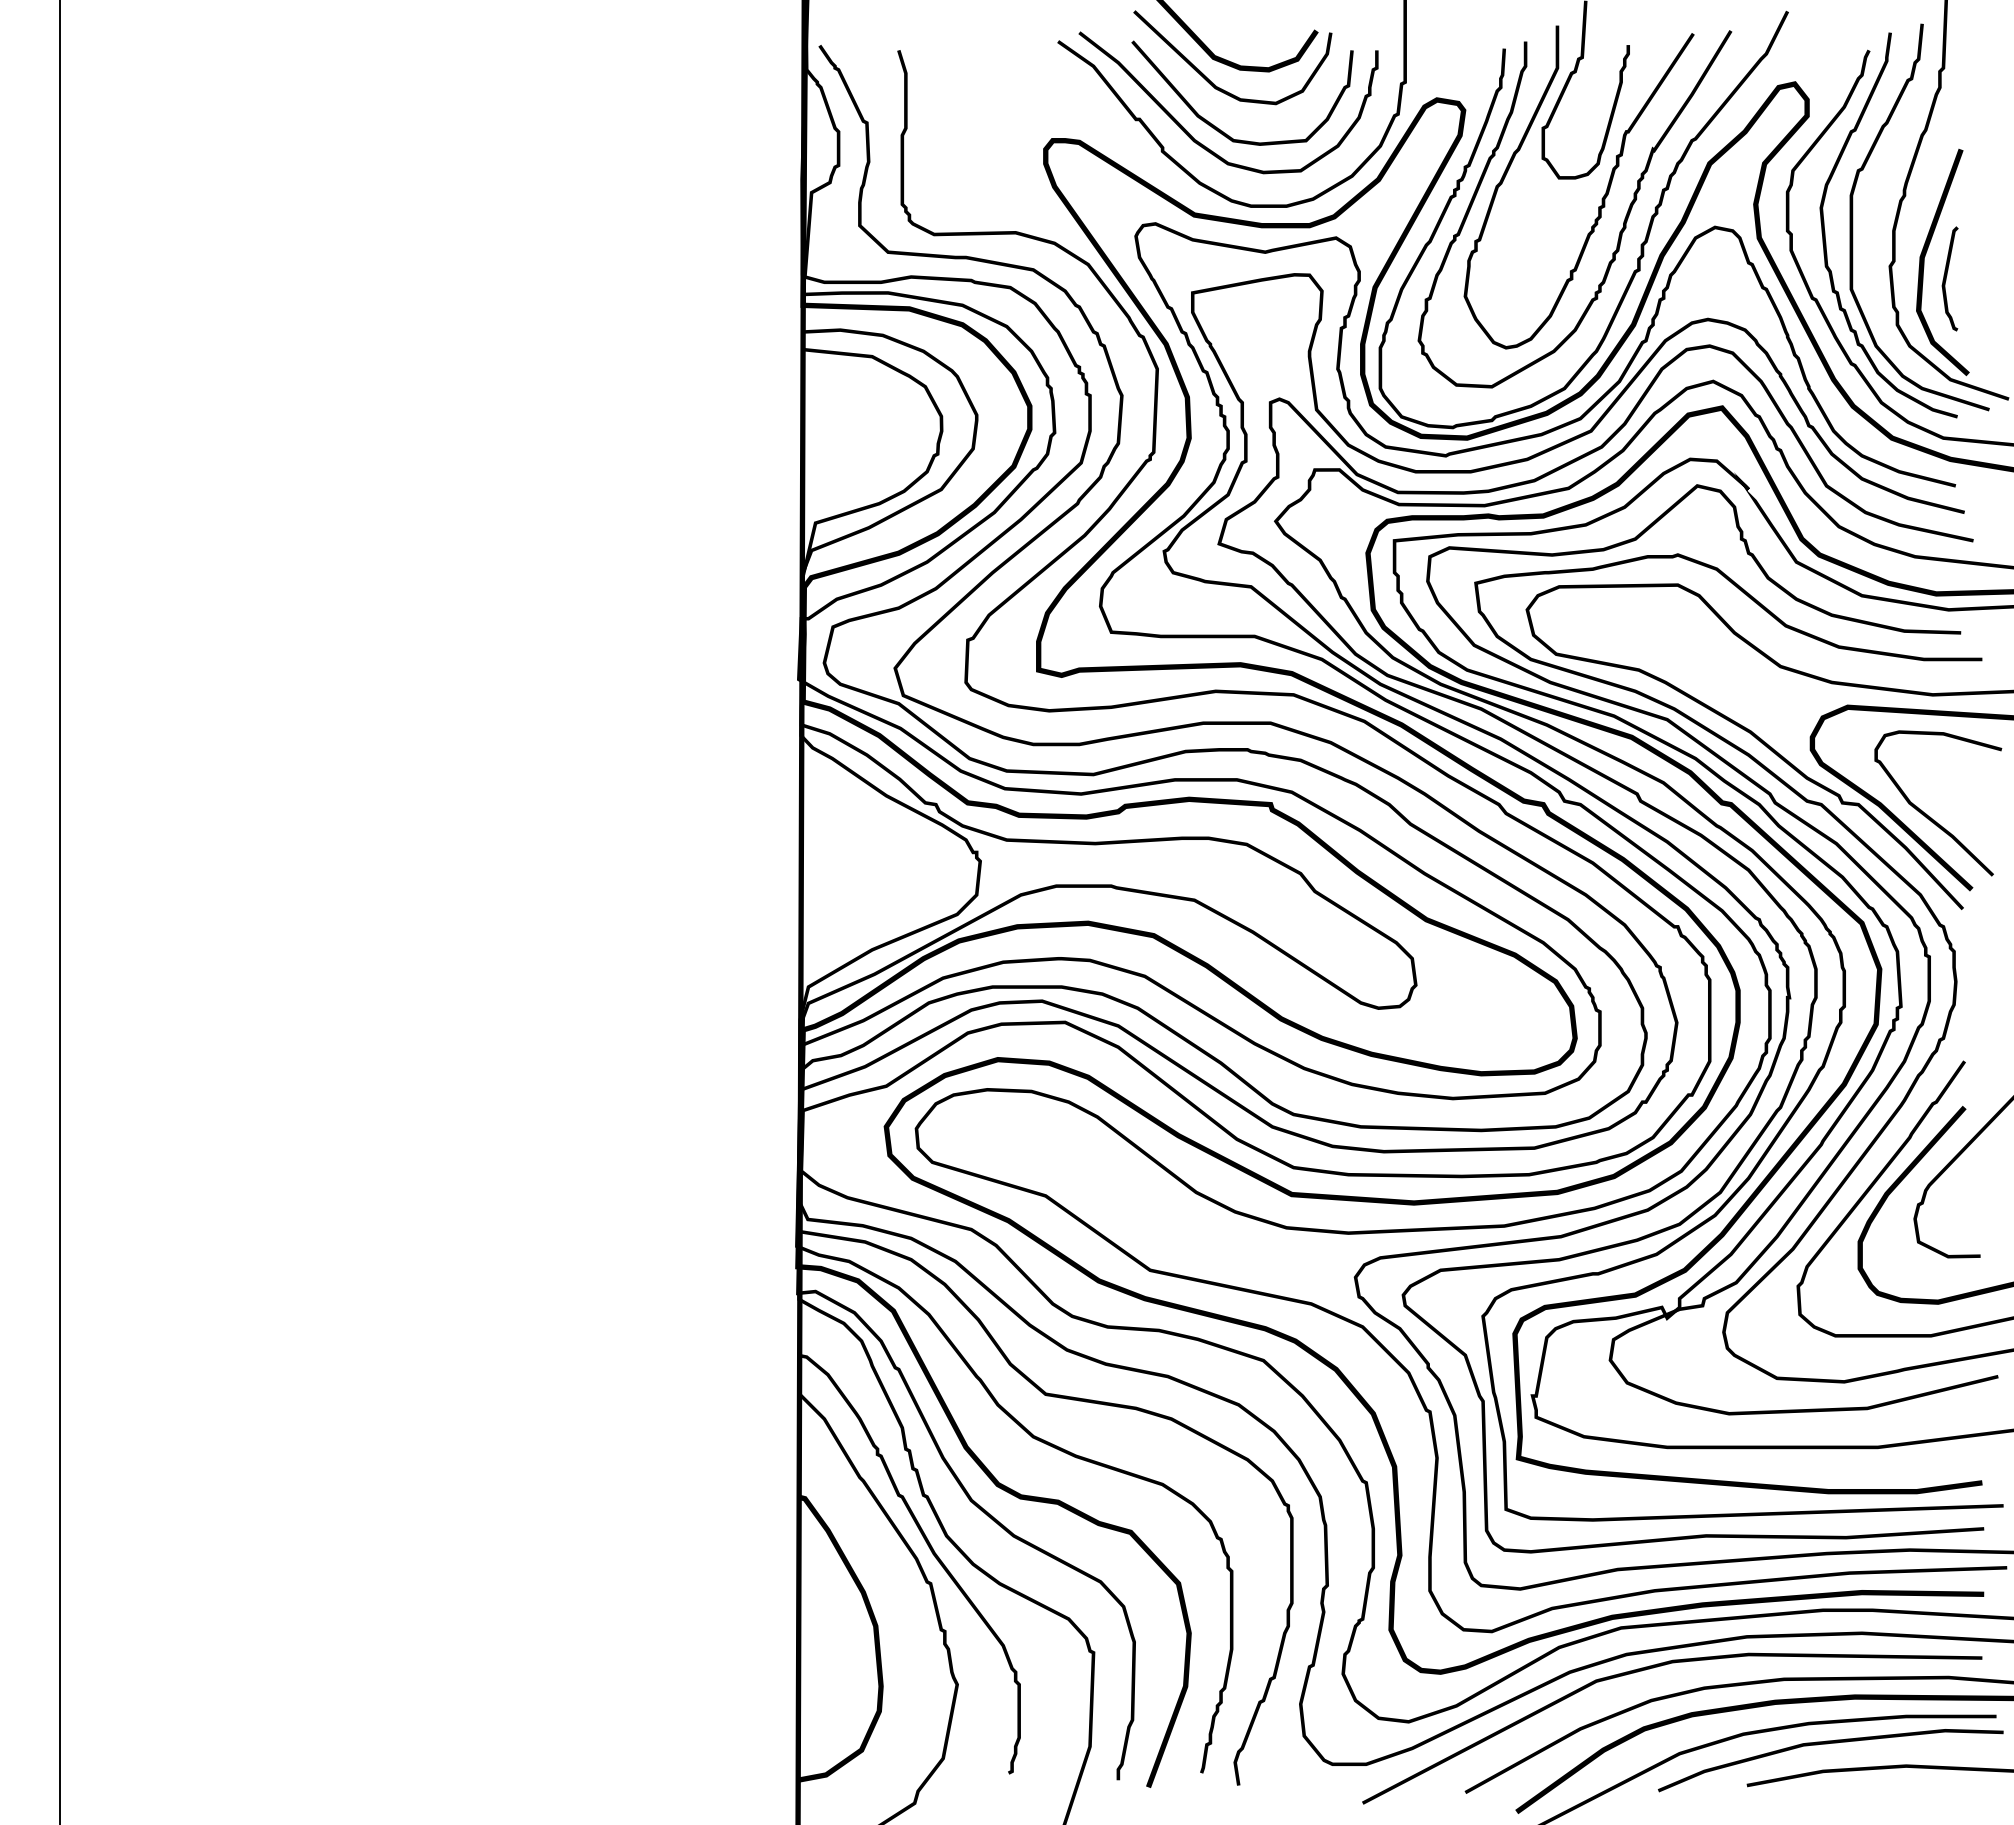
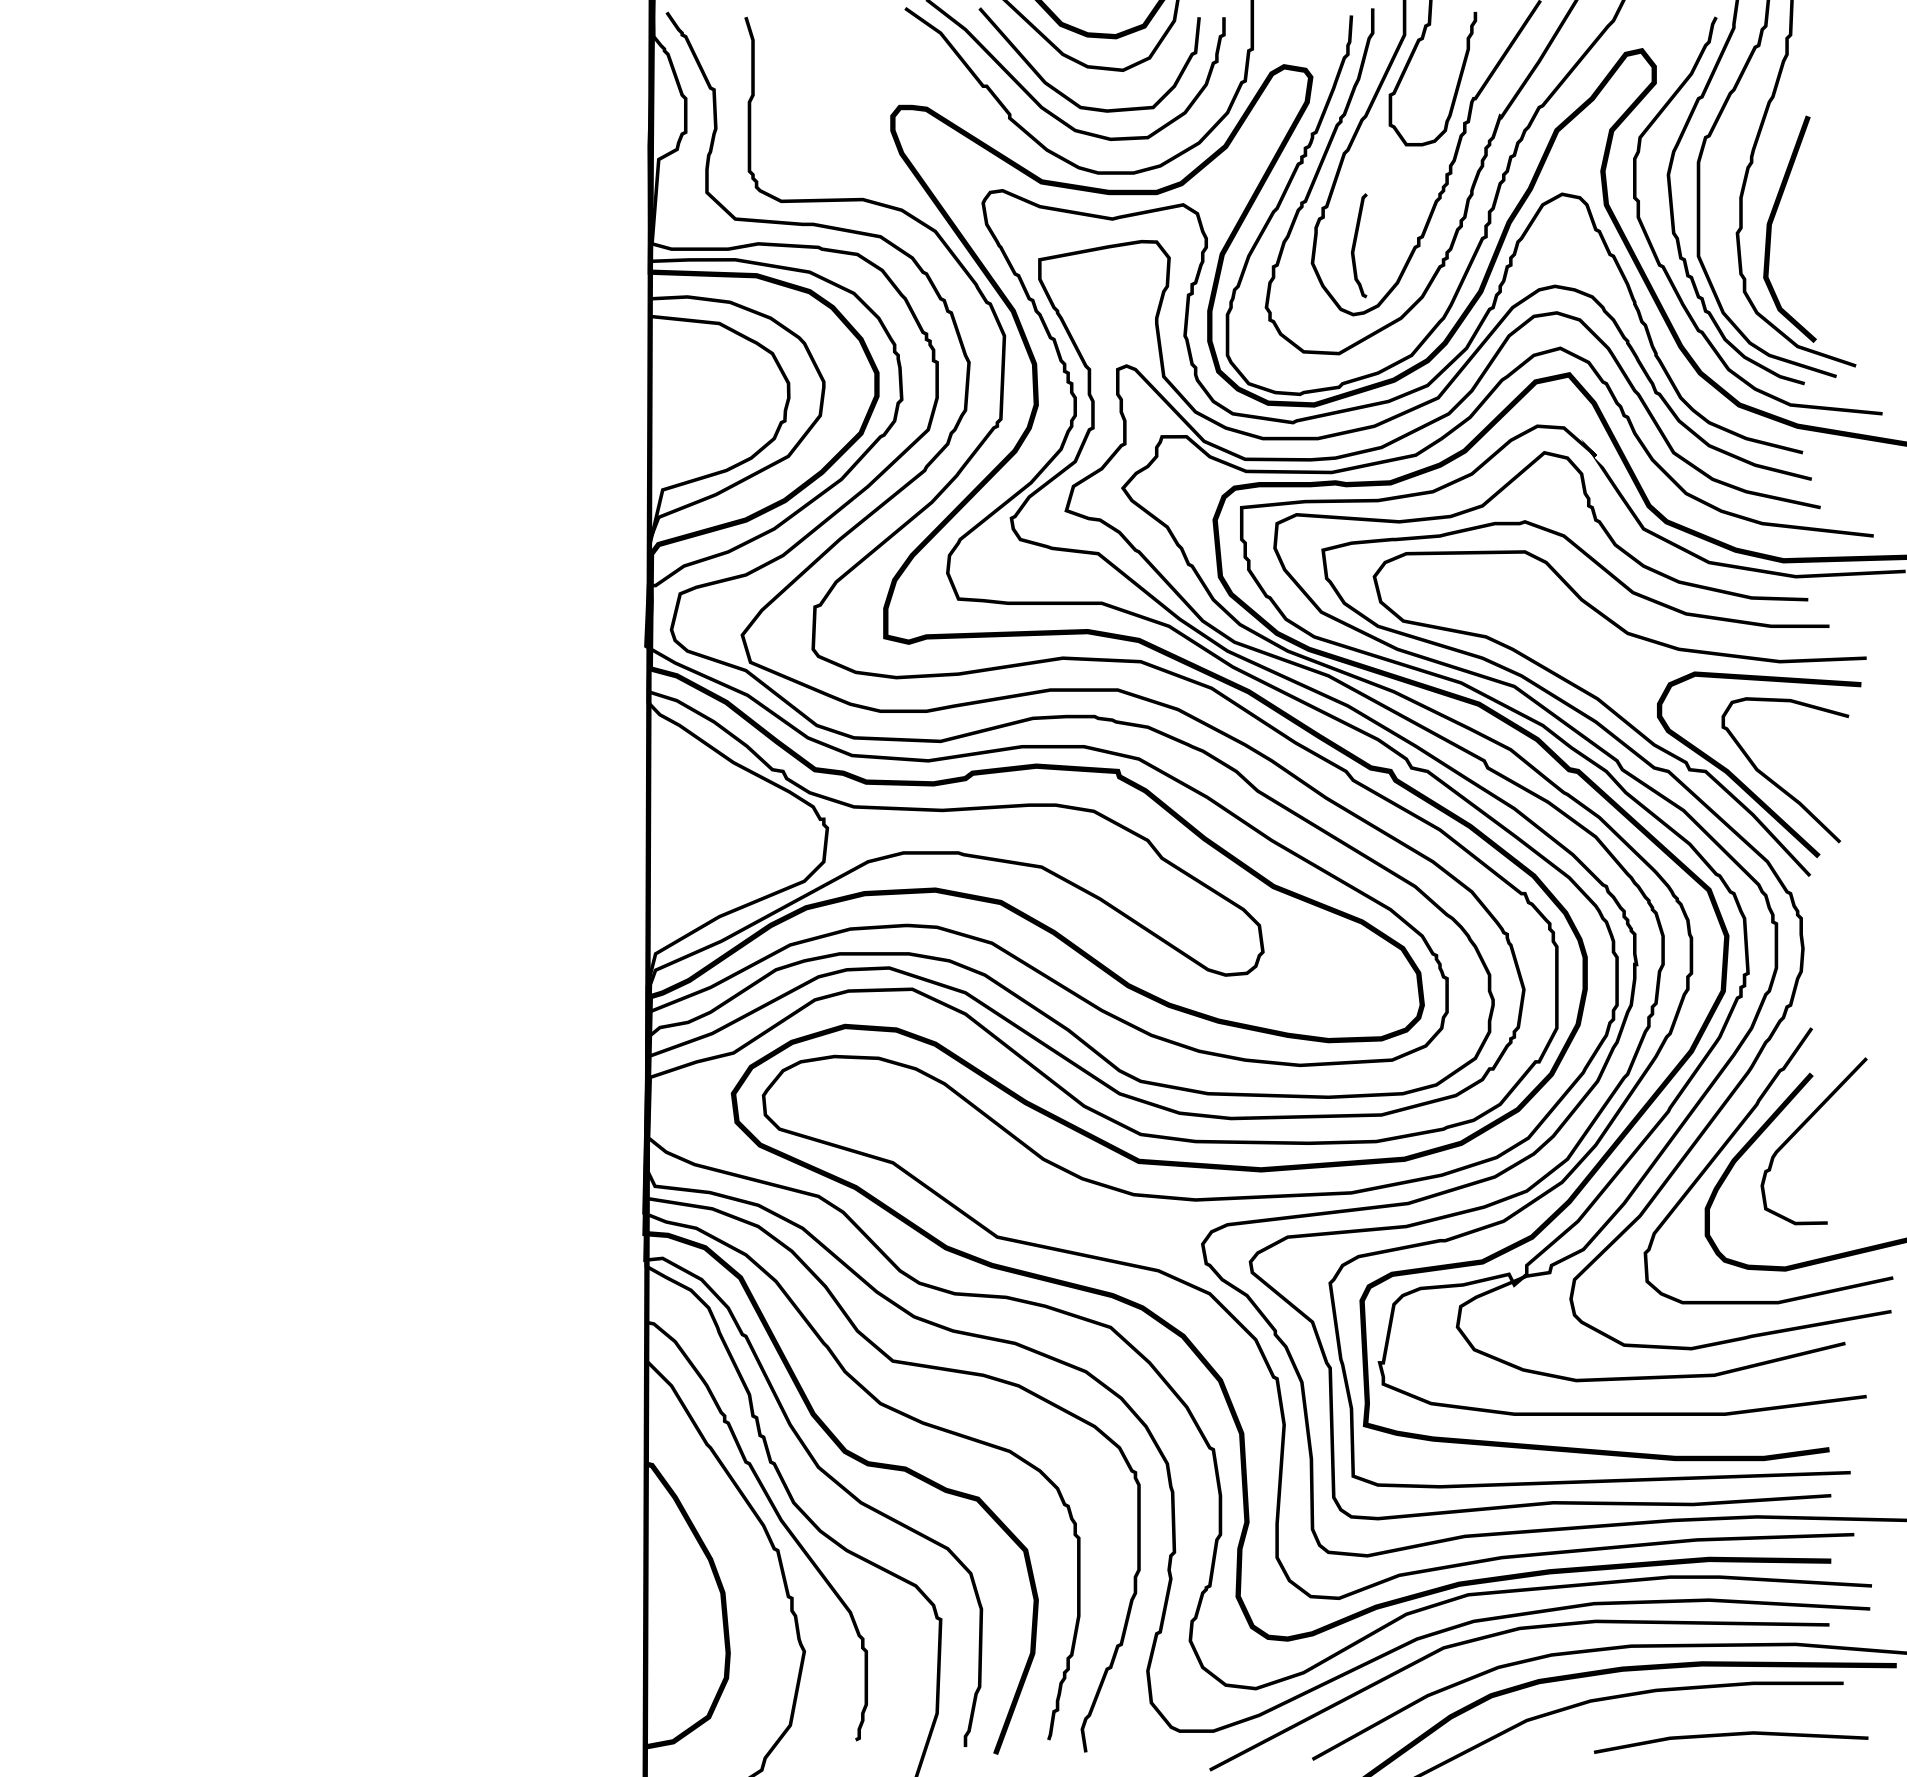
curve: (1946, 278) -> (1355, 245), moved
line: (1827, 1744) -> (1674, 1711), removed

